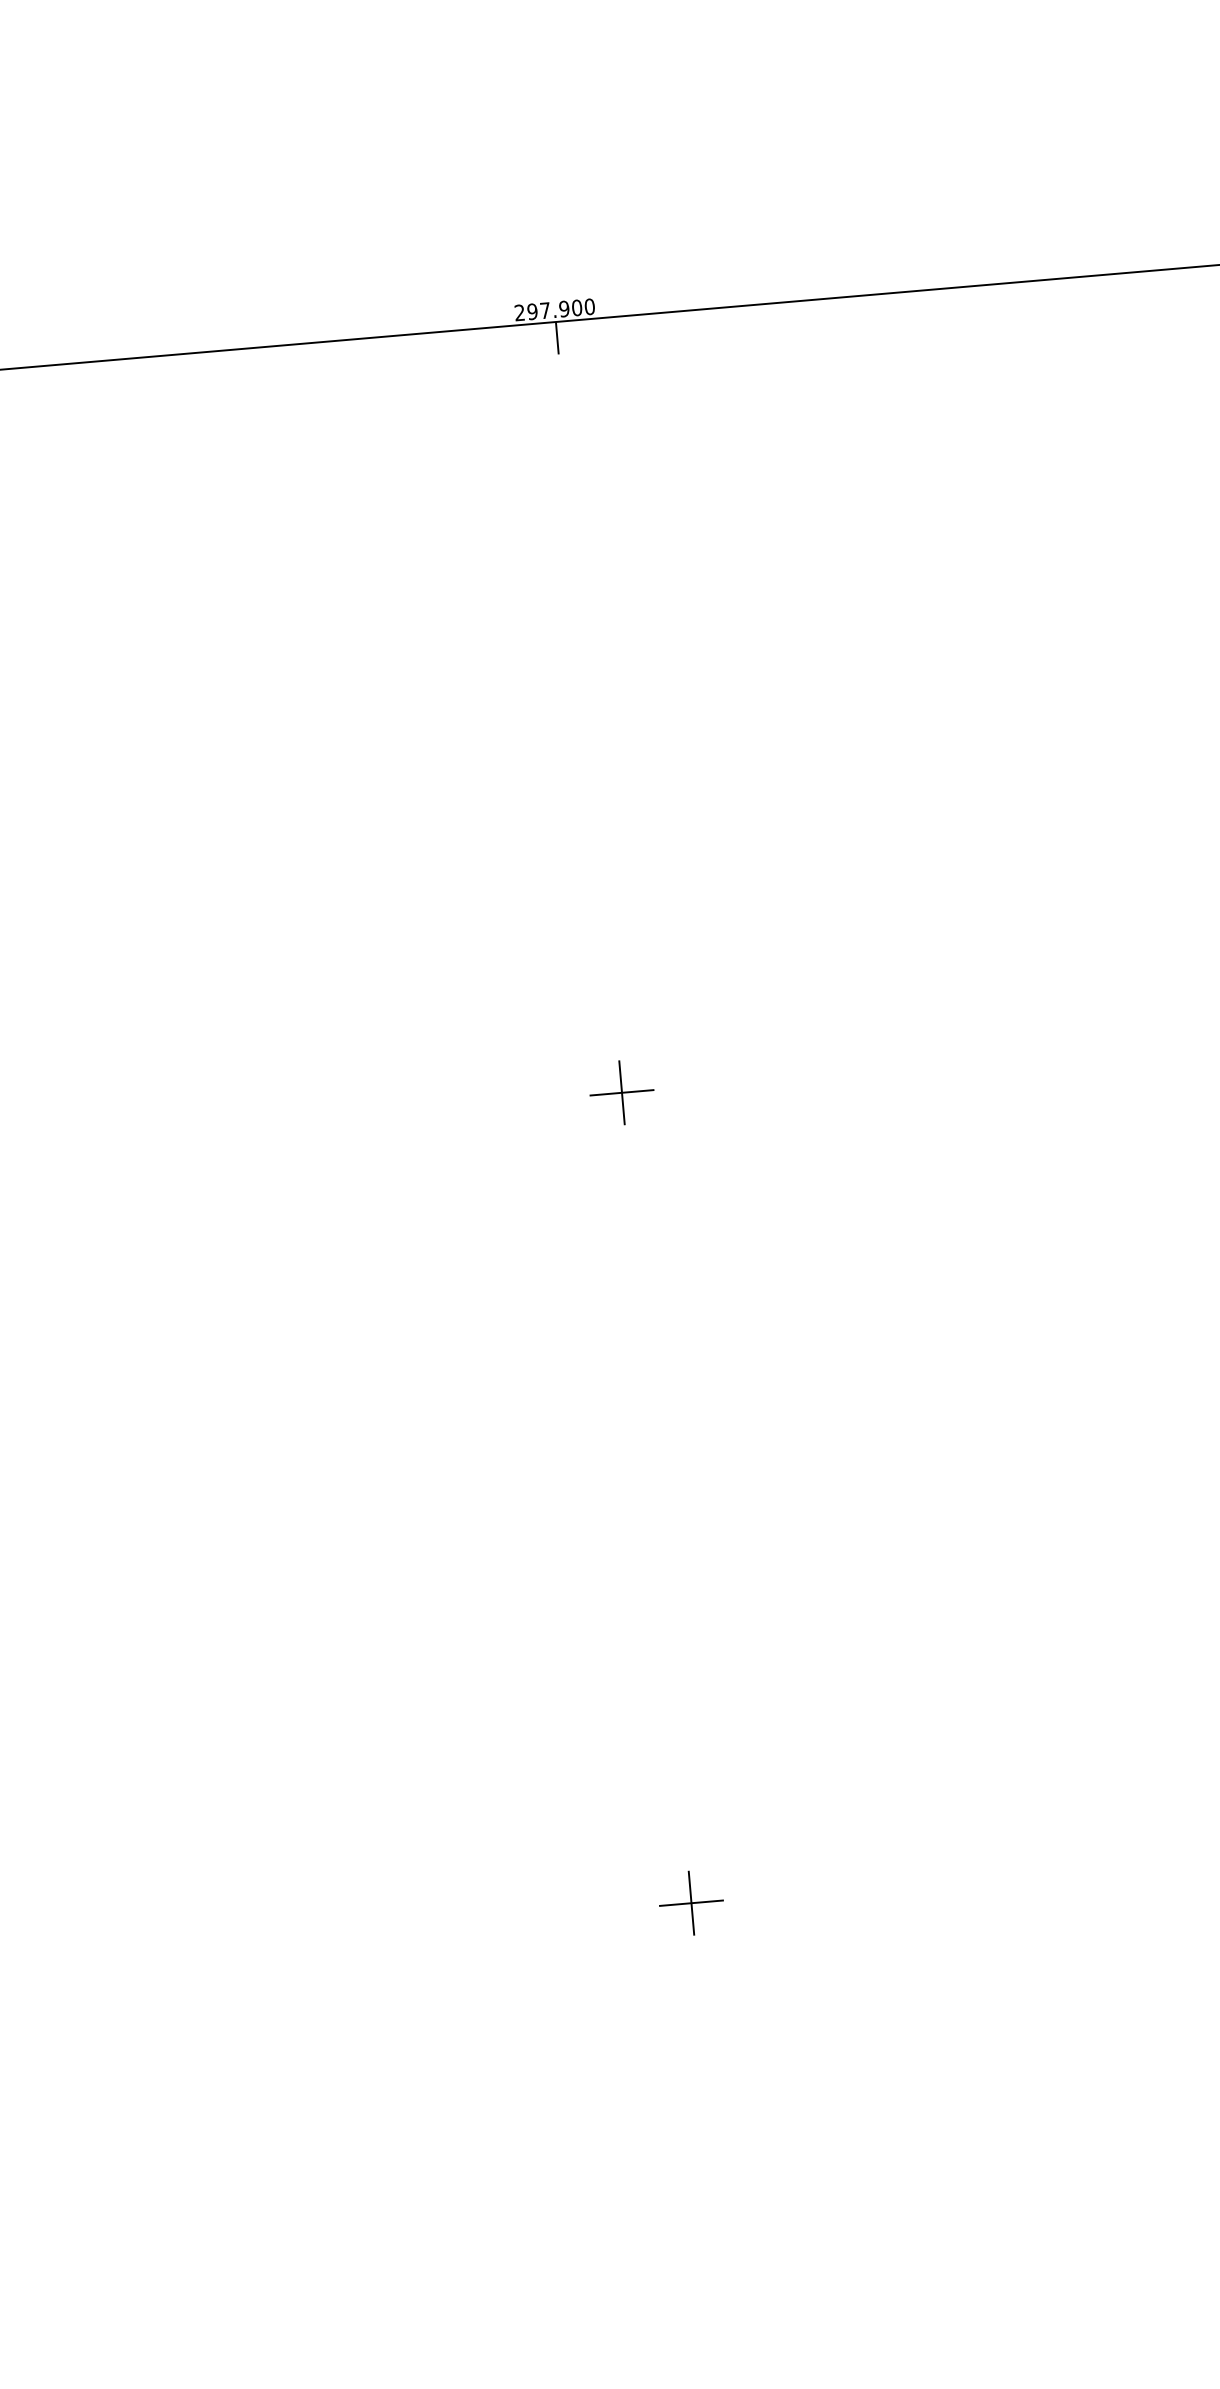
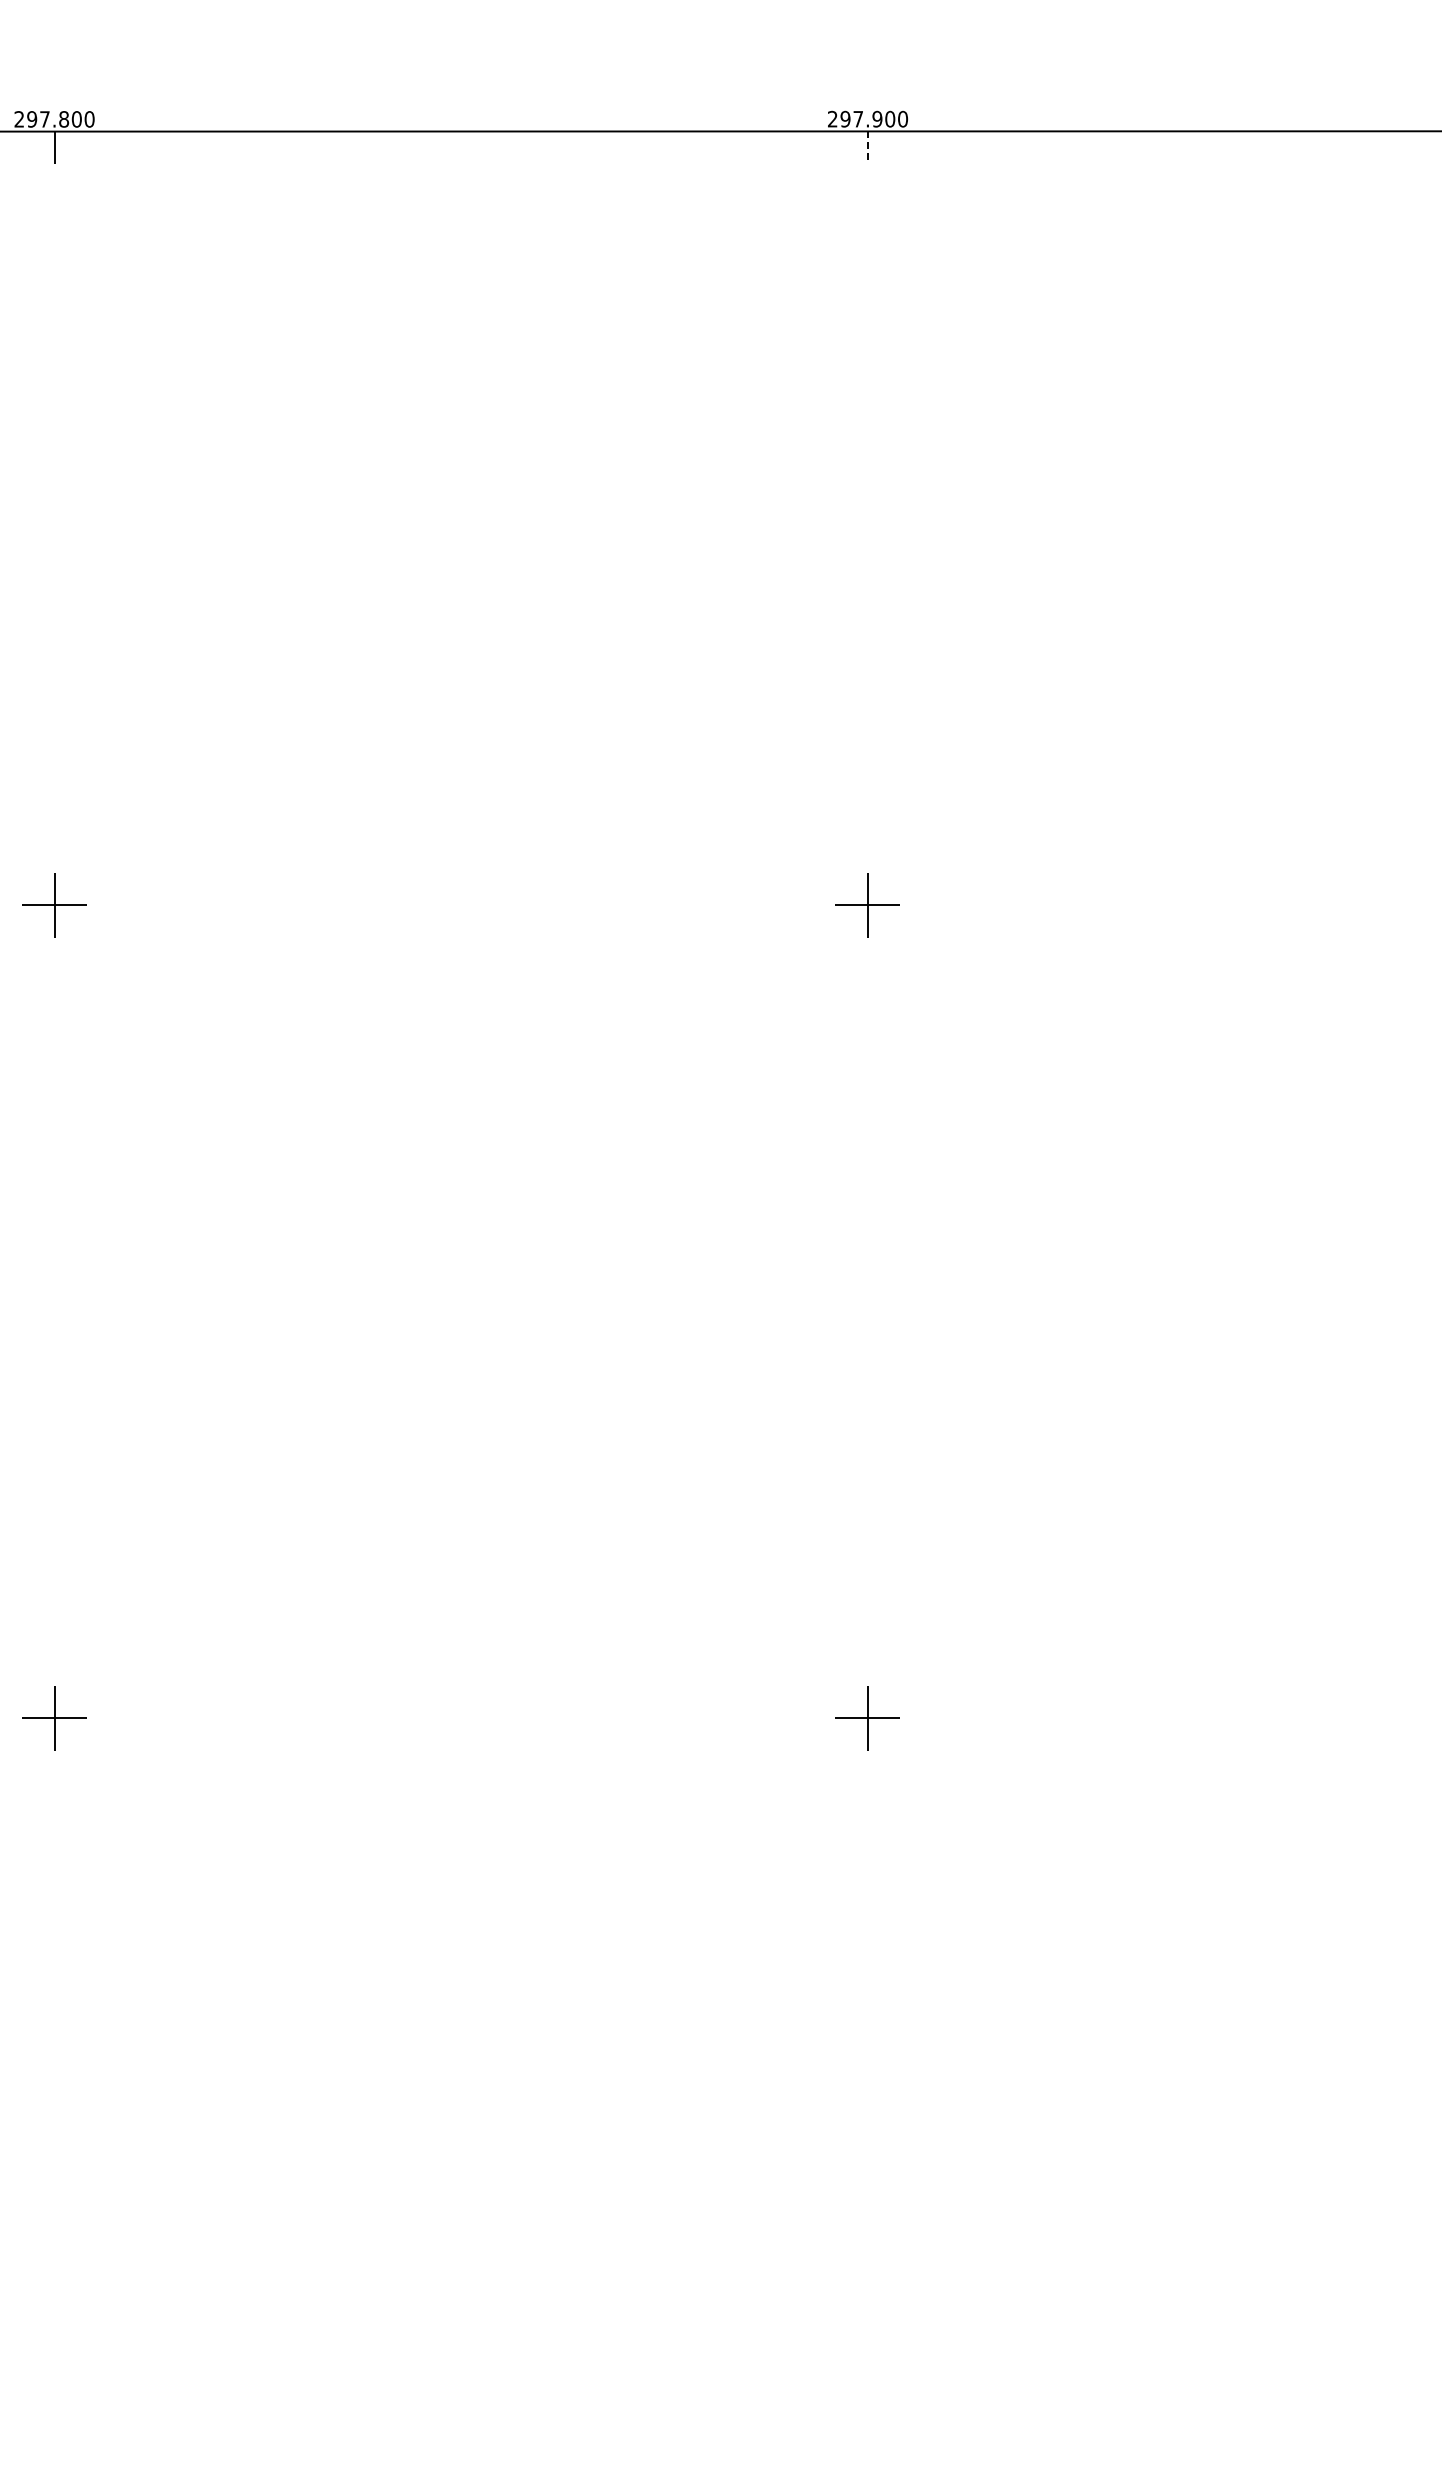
line: (556, 339) -> (867, 148), solid -> dashed

